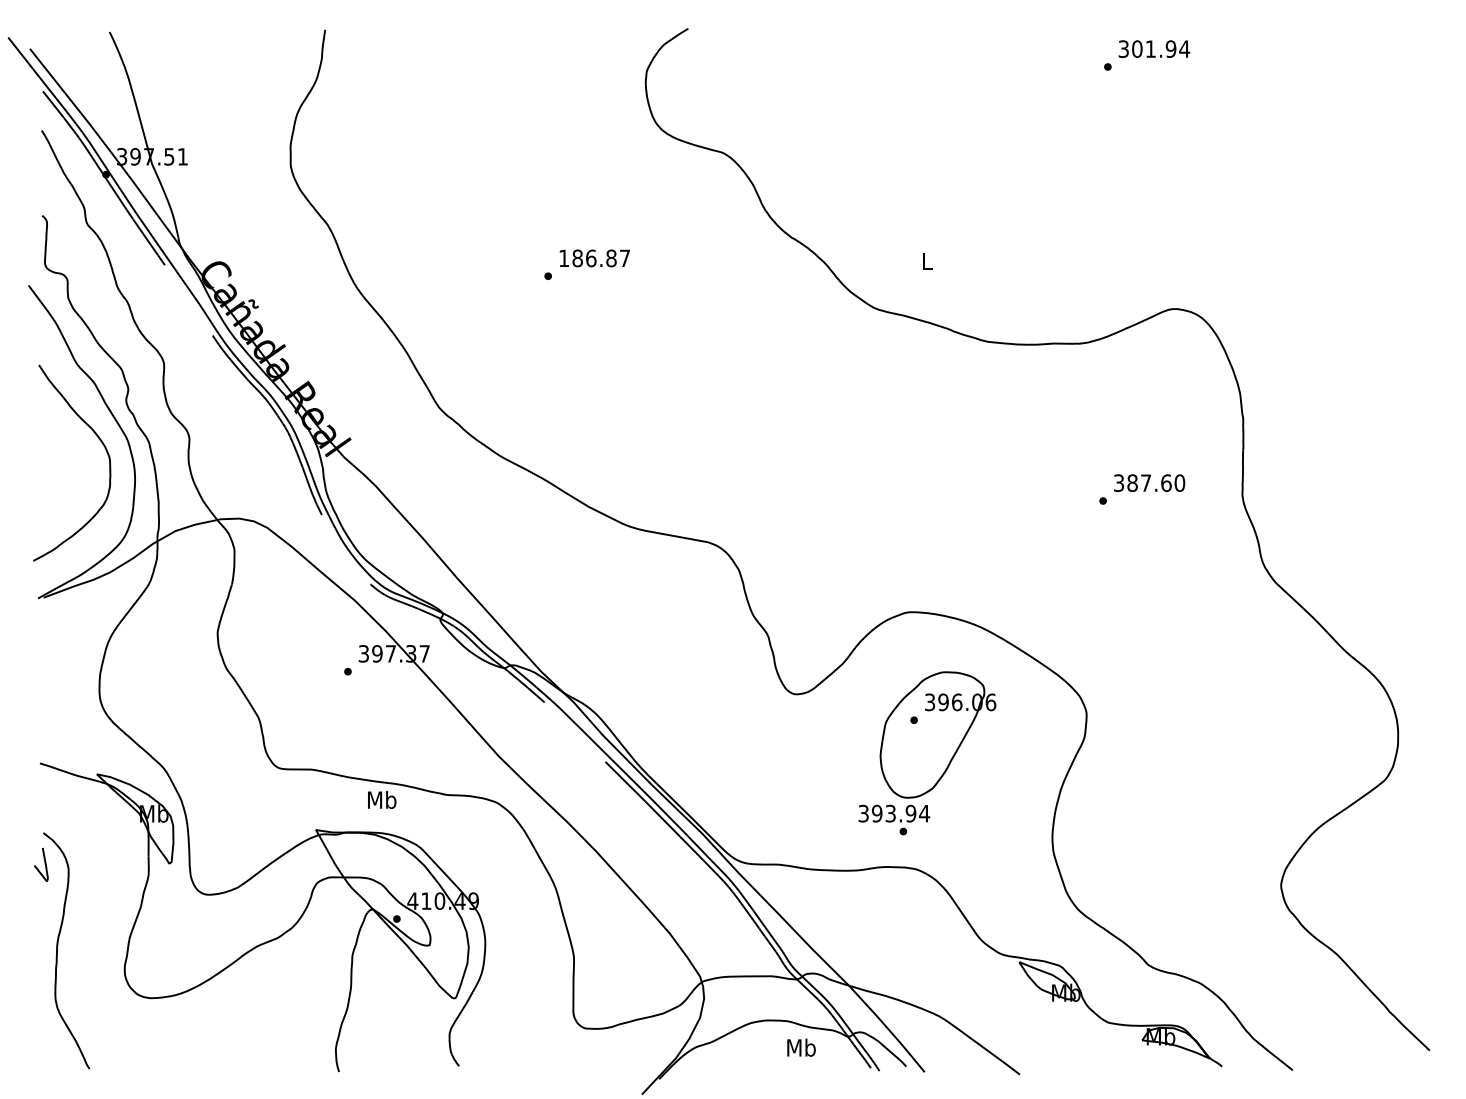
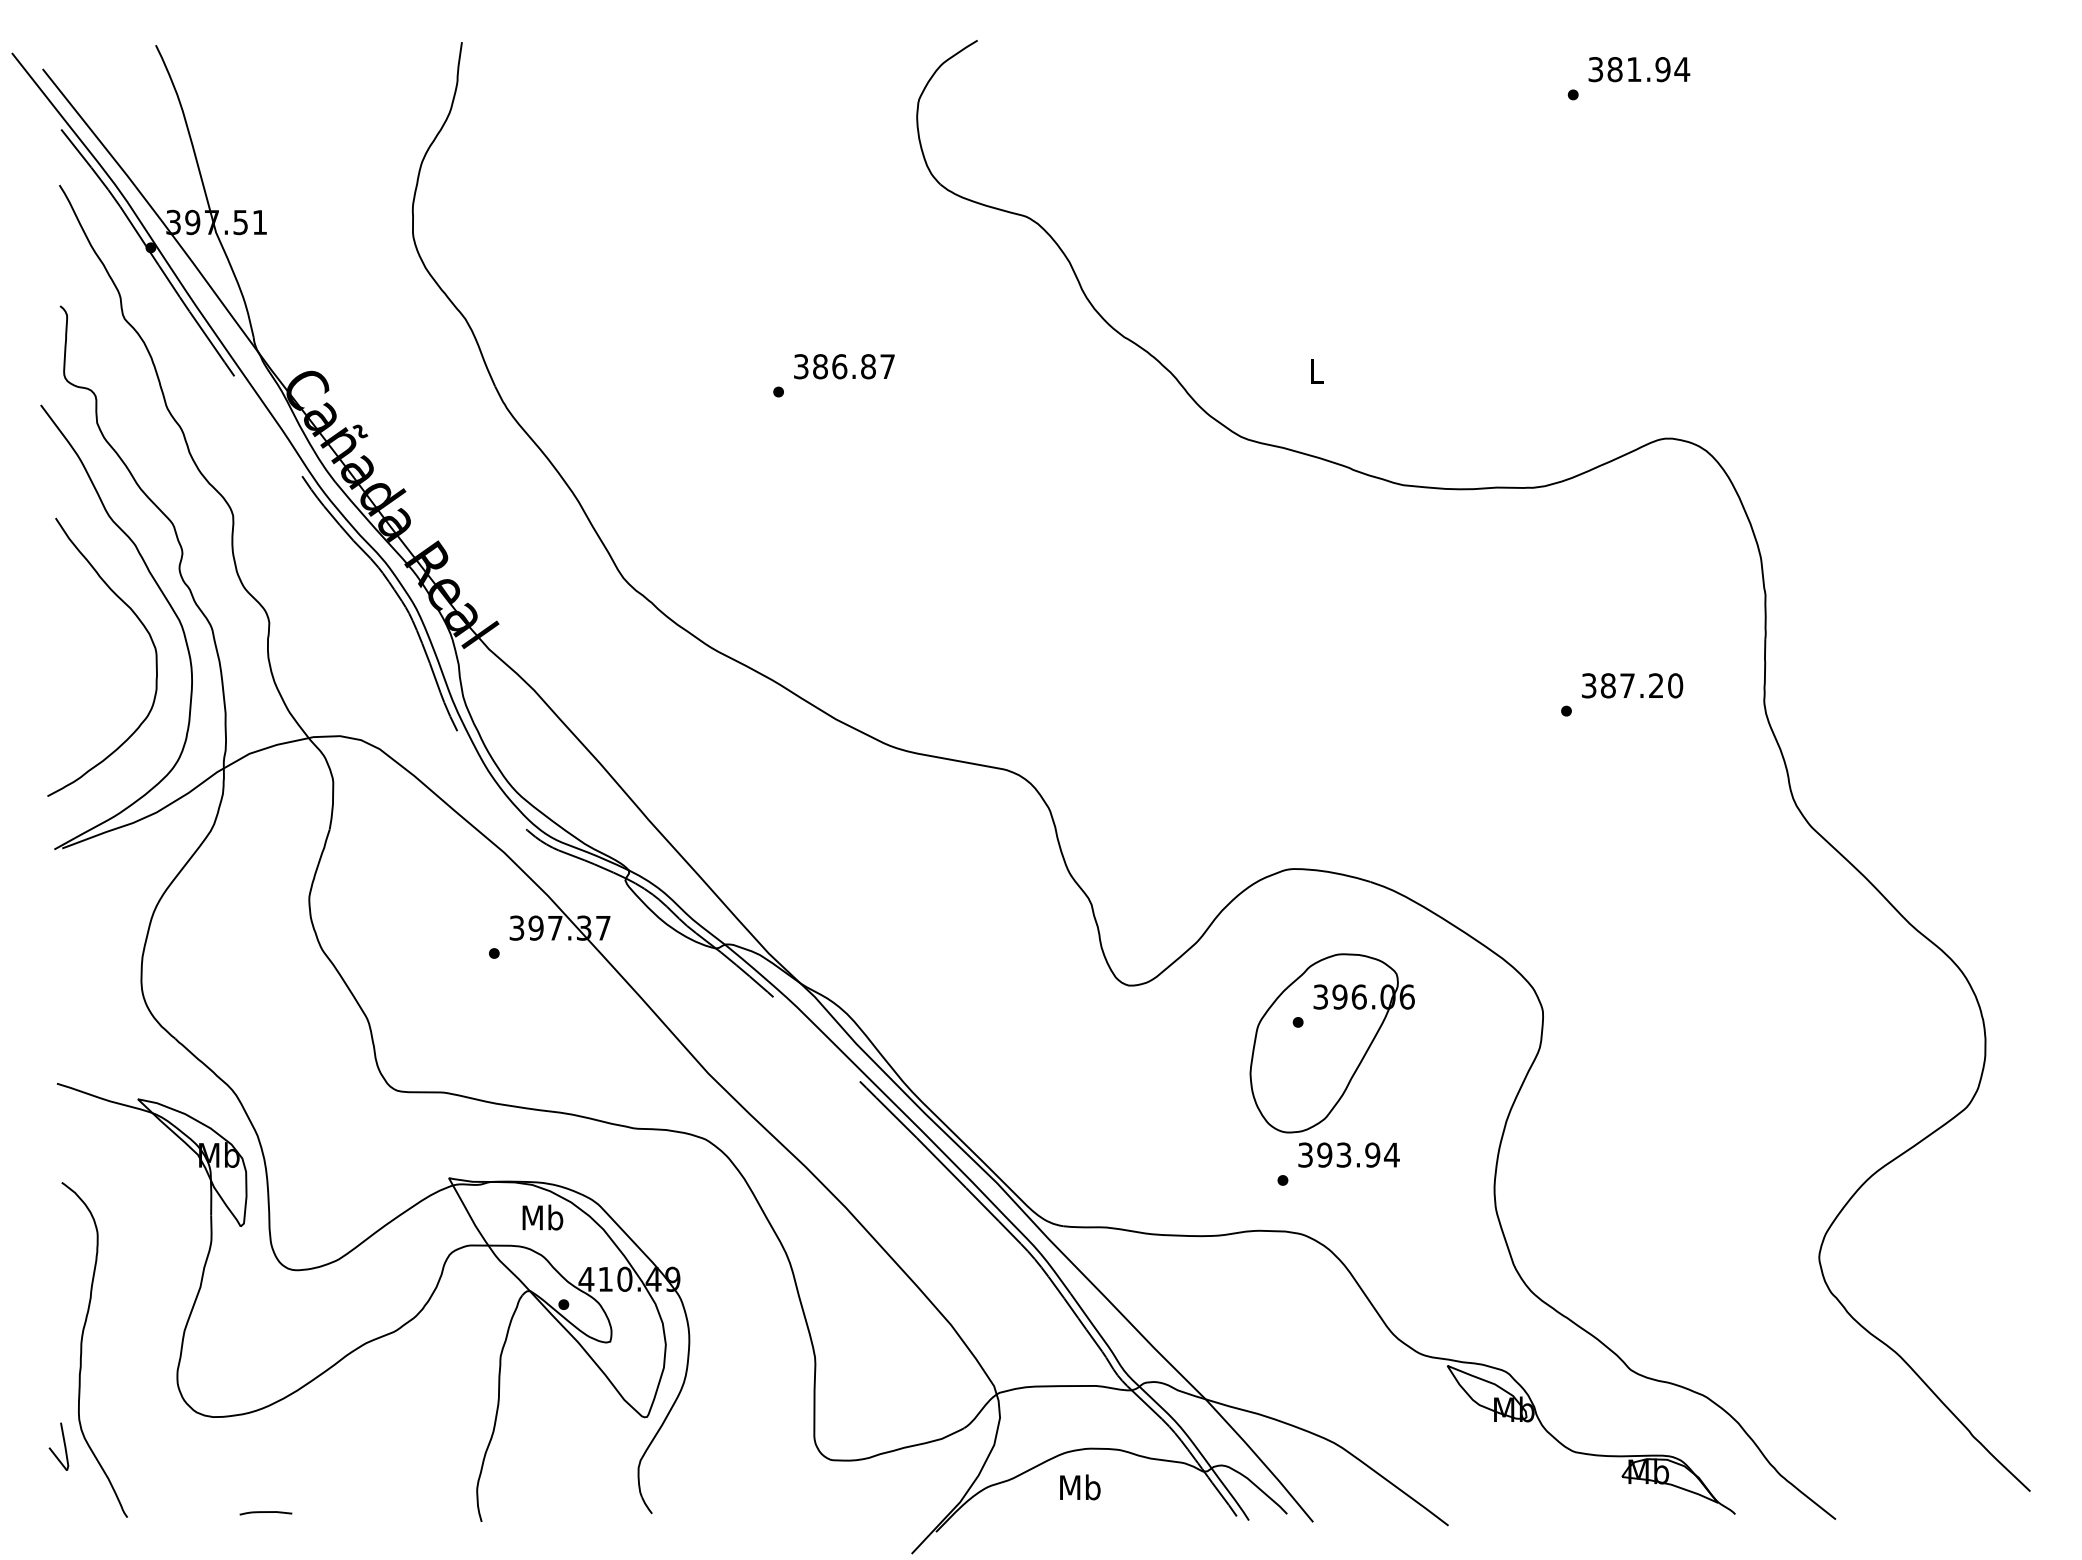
text: (1136, 49) -> (1614, 69), 301.94 -> 381.94
text: (564, 258) -> (801, 366), 186.87 -> 386.87
text: (1166, 482) -> (1656, 685), 387.60 -> 387.20
text: (381, 799) -> (542, 1217), moved
text: (893, 813) -> (1348, 1154), moved
part: (41, 864) -> (58, 1446), moved
text: (801, 1047) -> (1080, 1487), moved
curve: (186, 1065) -> (265, 1512), added

